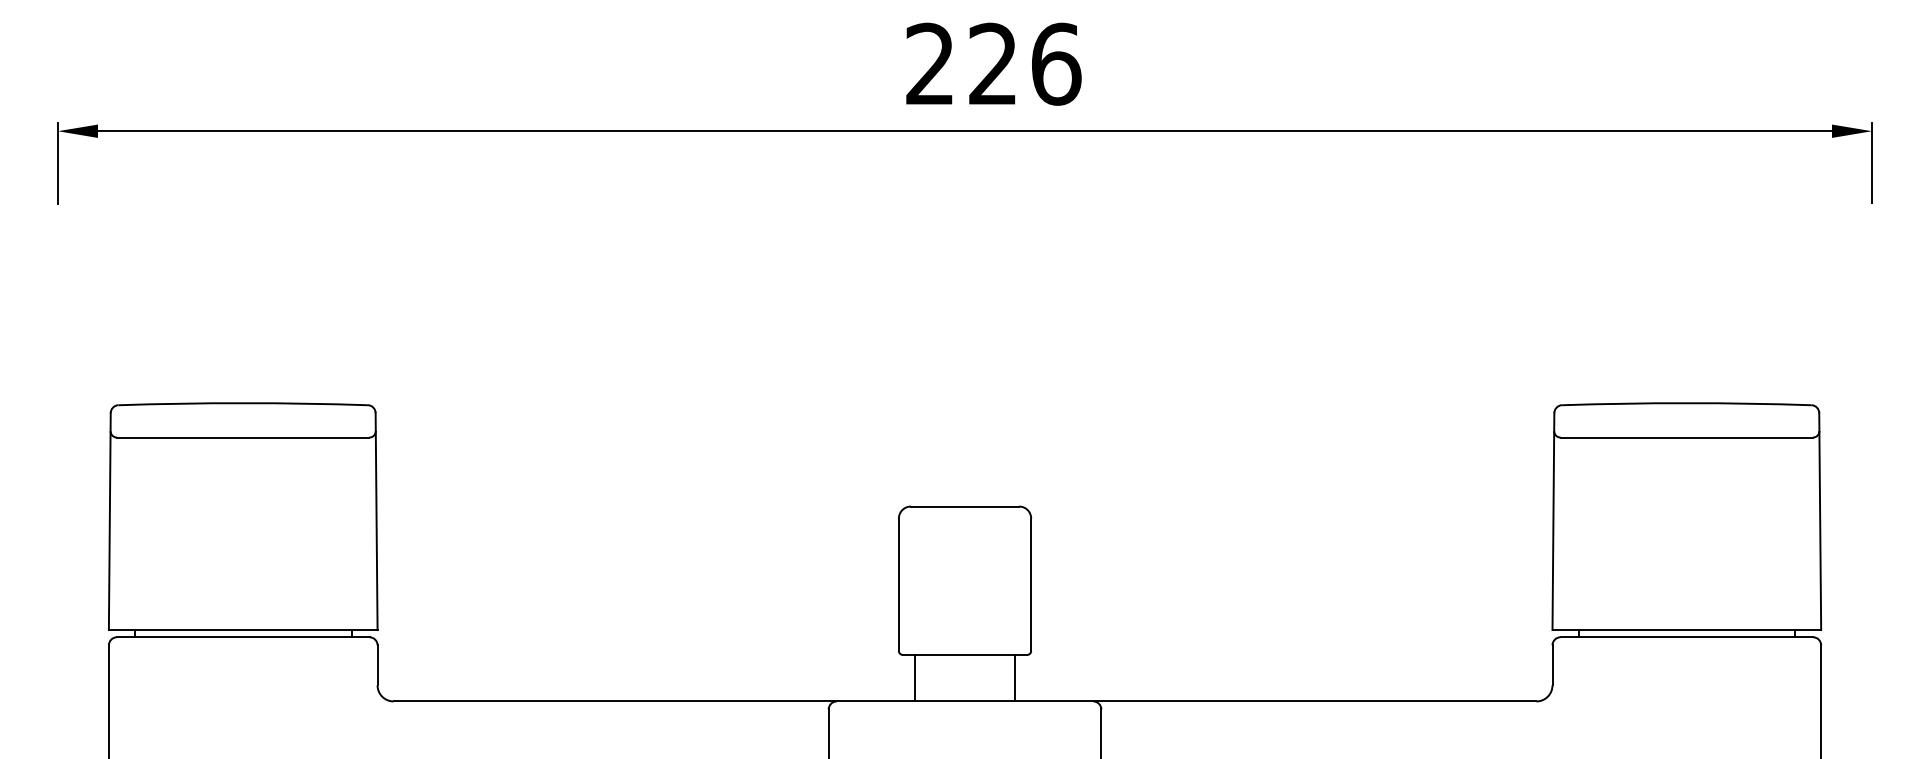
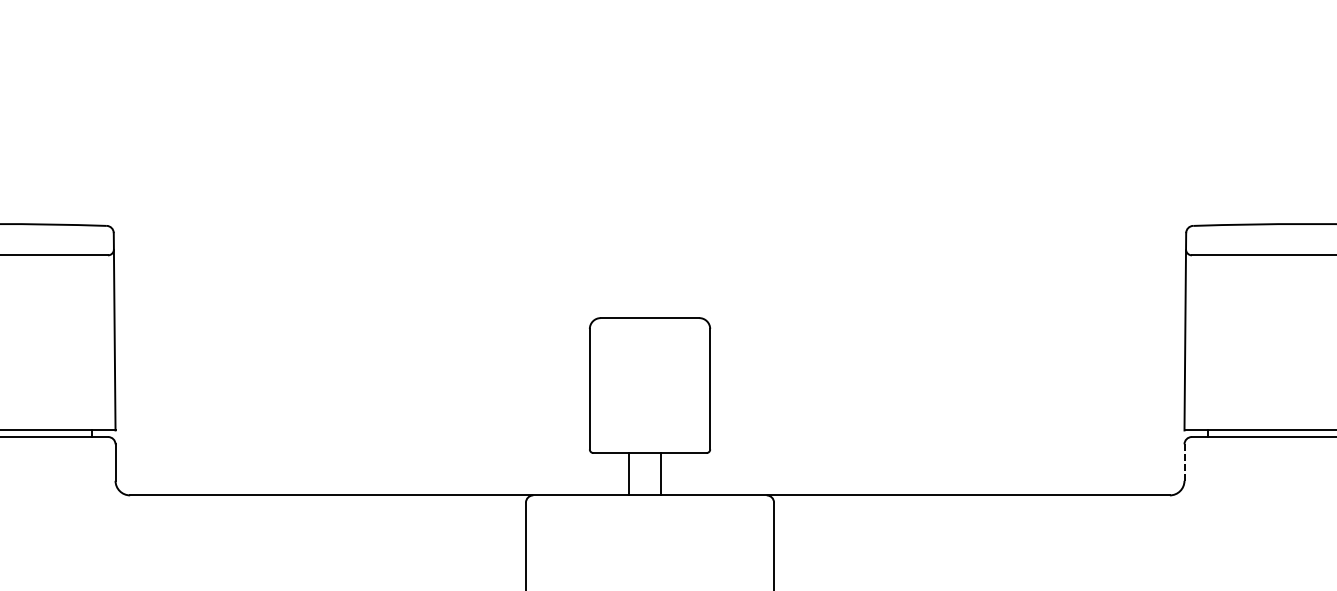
line: (1552, 664) -> (1184, 461), solid -> dashed
line: (915, 677) -> (629, 473), moved
line: (1014, 677) -> (660, 473), moved

